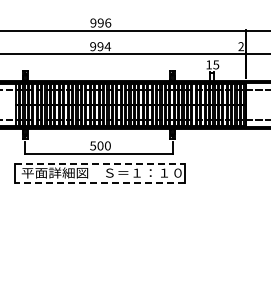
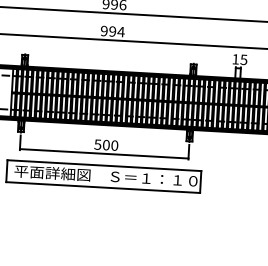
line: (99, 163) -> (104, 165), dashed -> solid
line: (99, 183) -> (102, 188), dashed -> solid

